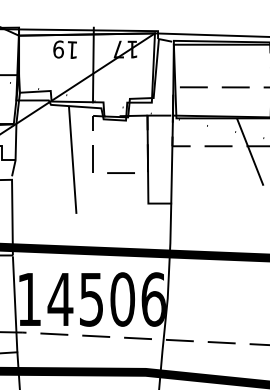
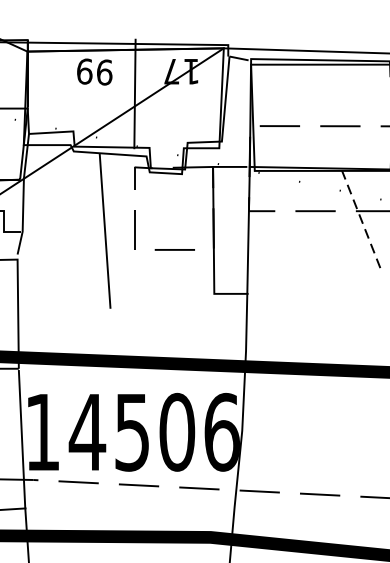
text: (72, 50) -> (104, 73), 19 -> 99
line: (250, 151) -> (361, 218), solid -> dashed

